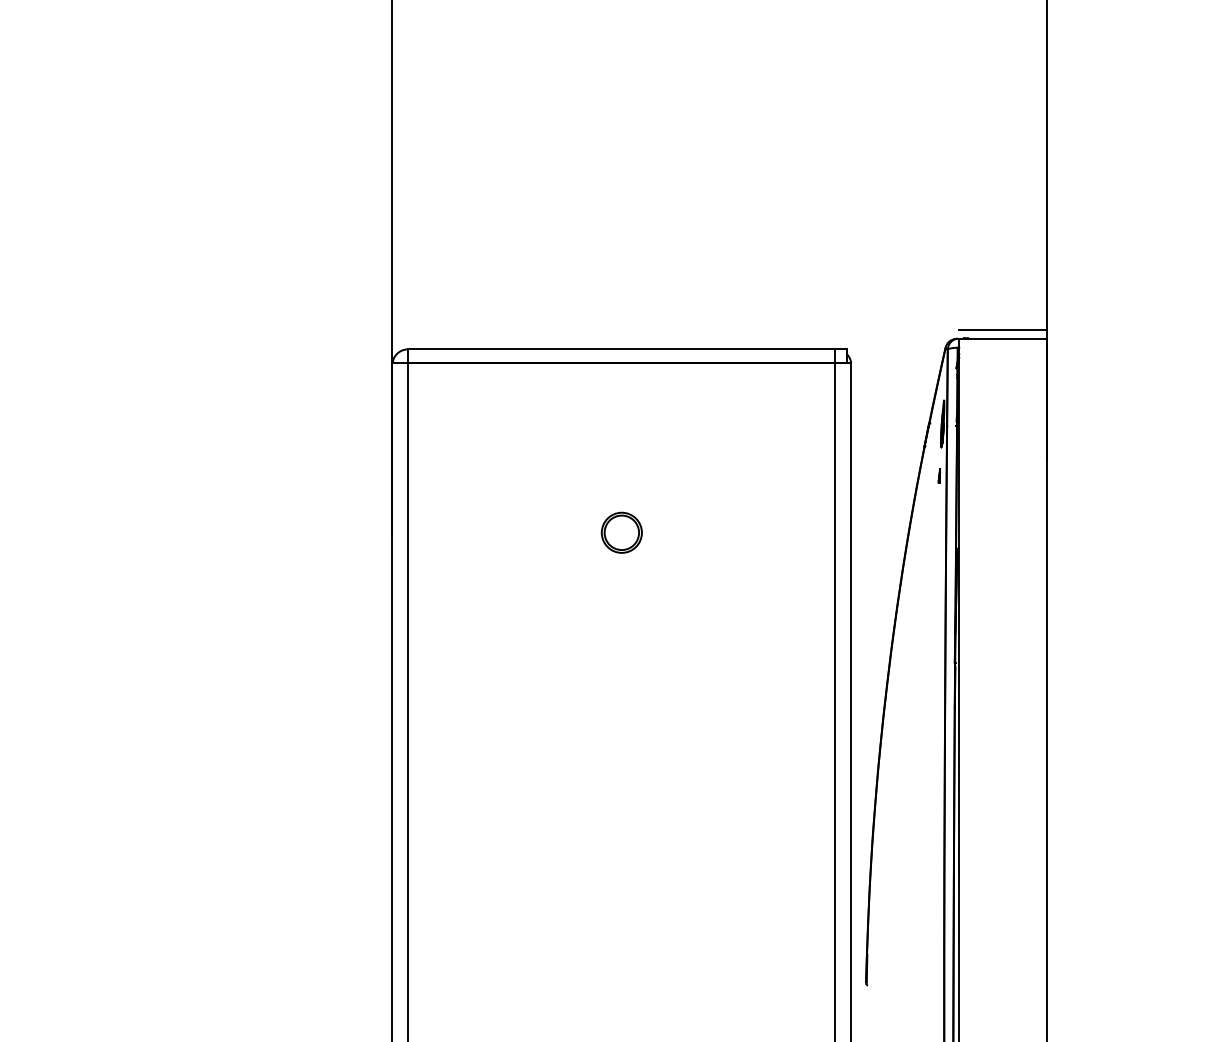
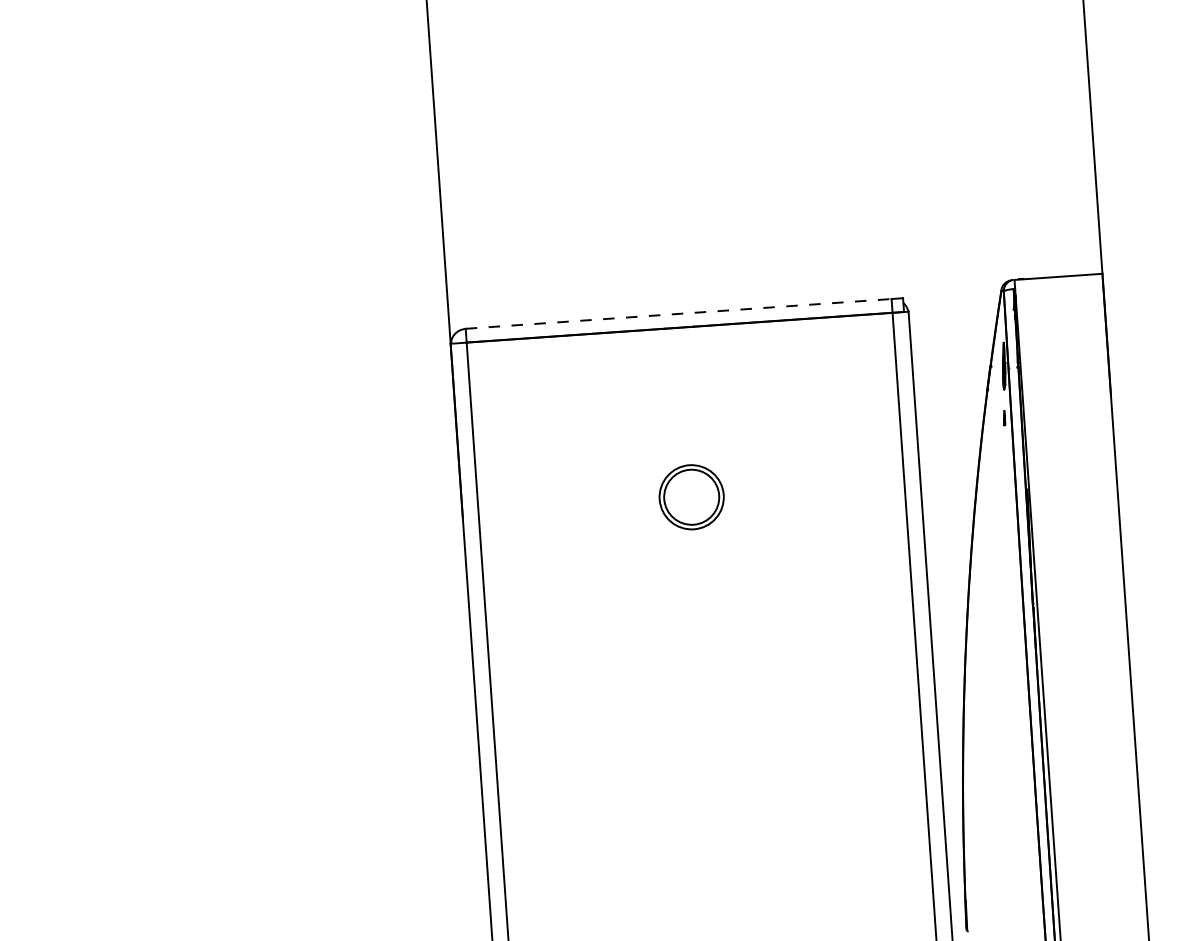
line: (1003, 329) -> (1057, 267), removed
line: (622, 349) -> (679, 314), solid -> dashed
part: (621, 532) -> (691, 496), size x1.6

